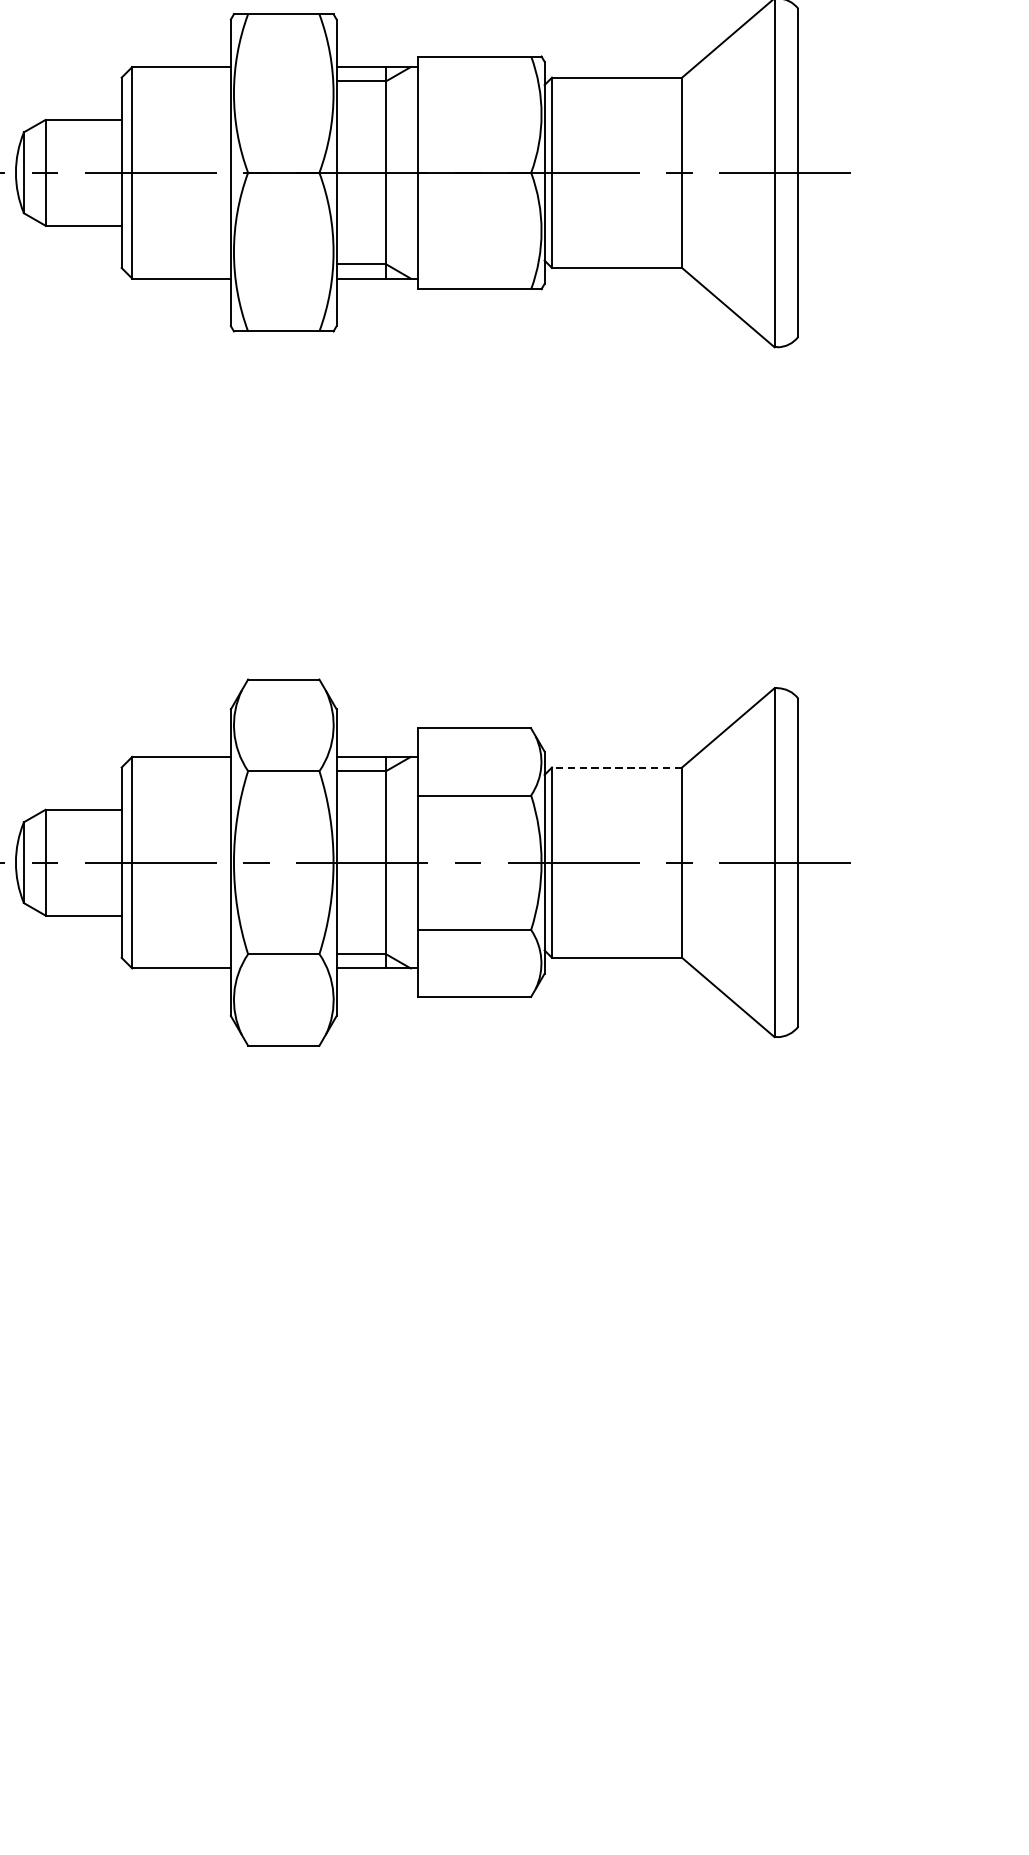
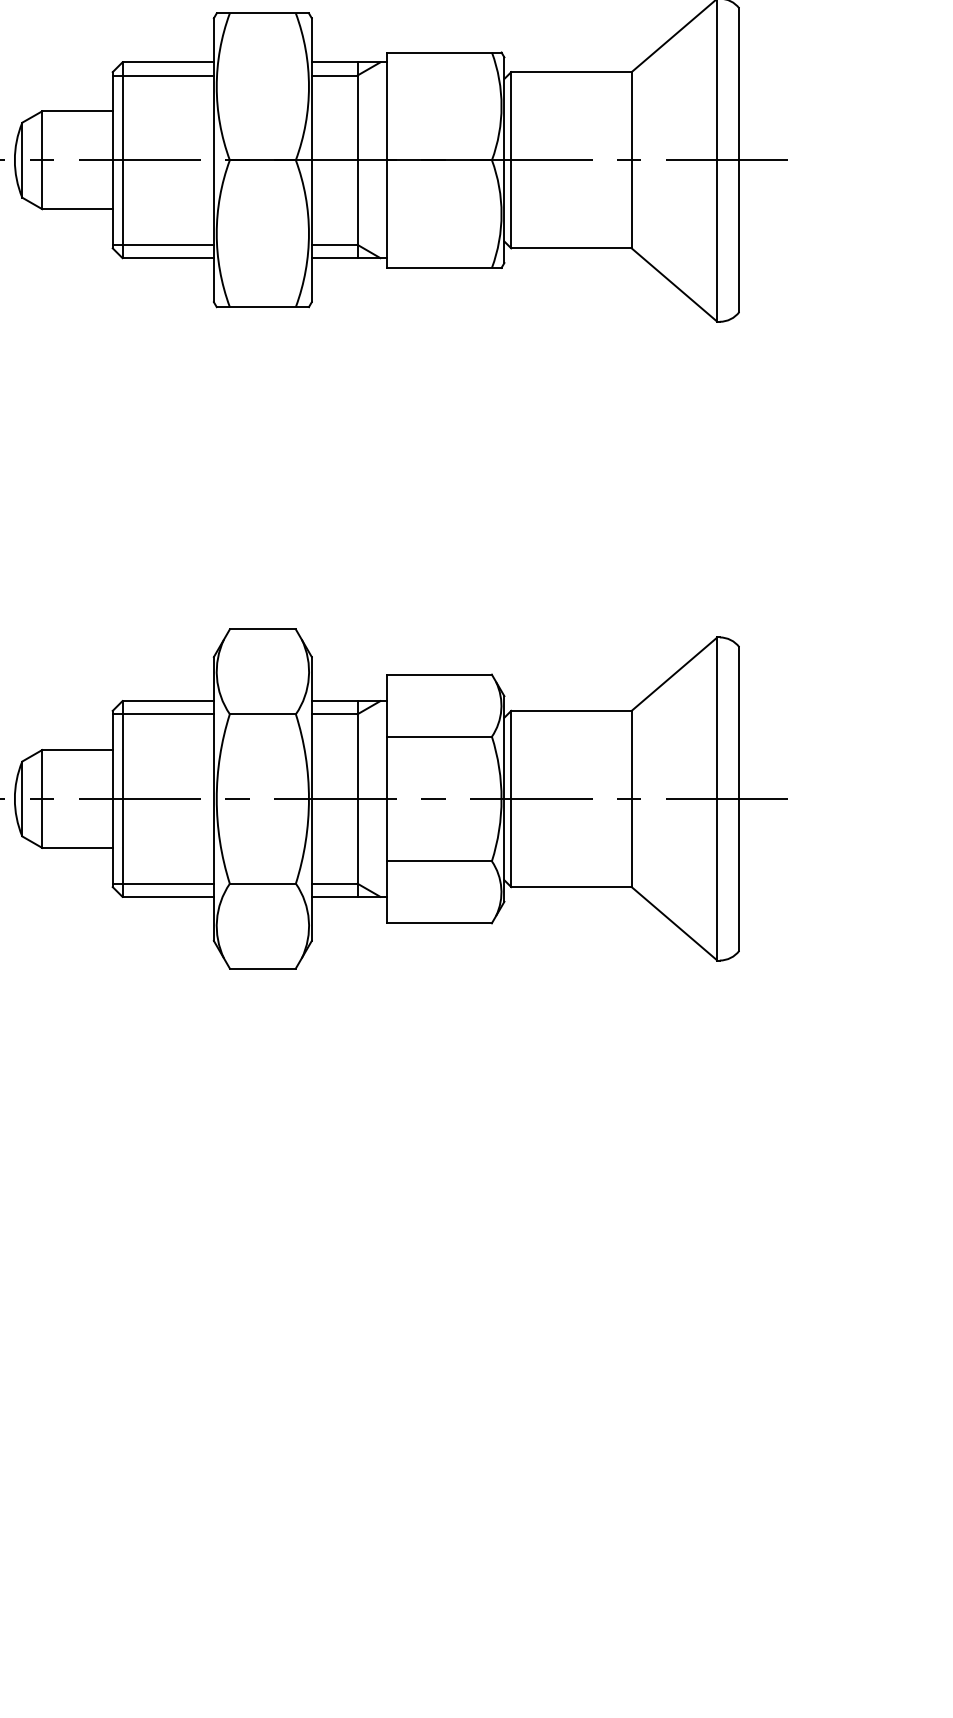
line: (175, 81) -> (162, 75), added
line: (175, 263) -> (162, 244), added
line: (616, 767) -> (570, 710), dashed -> solid
line: (175, 771) -> (162, 714), added
line: (175, 953) -> (162, 883), added

